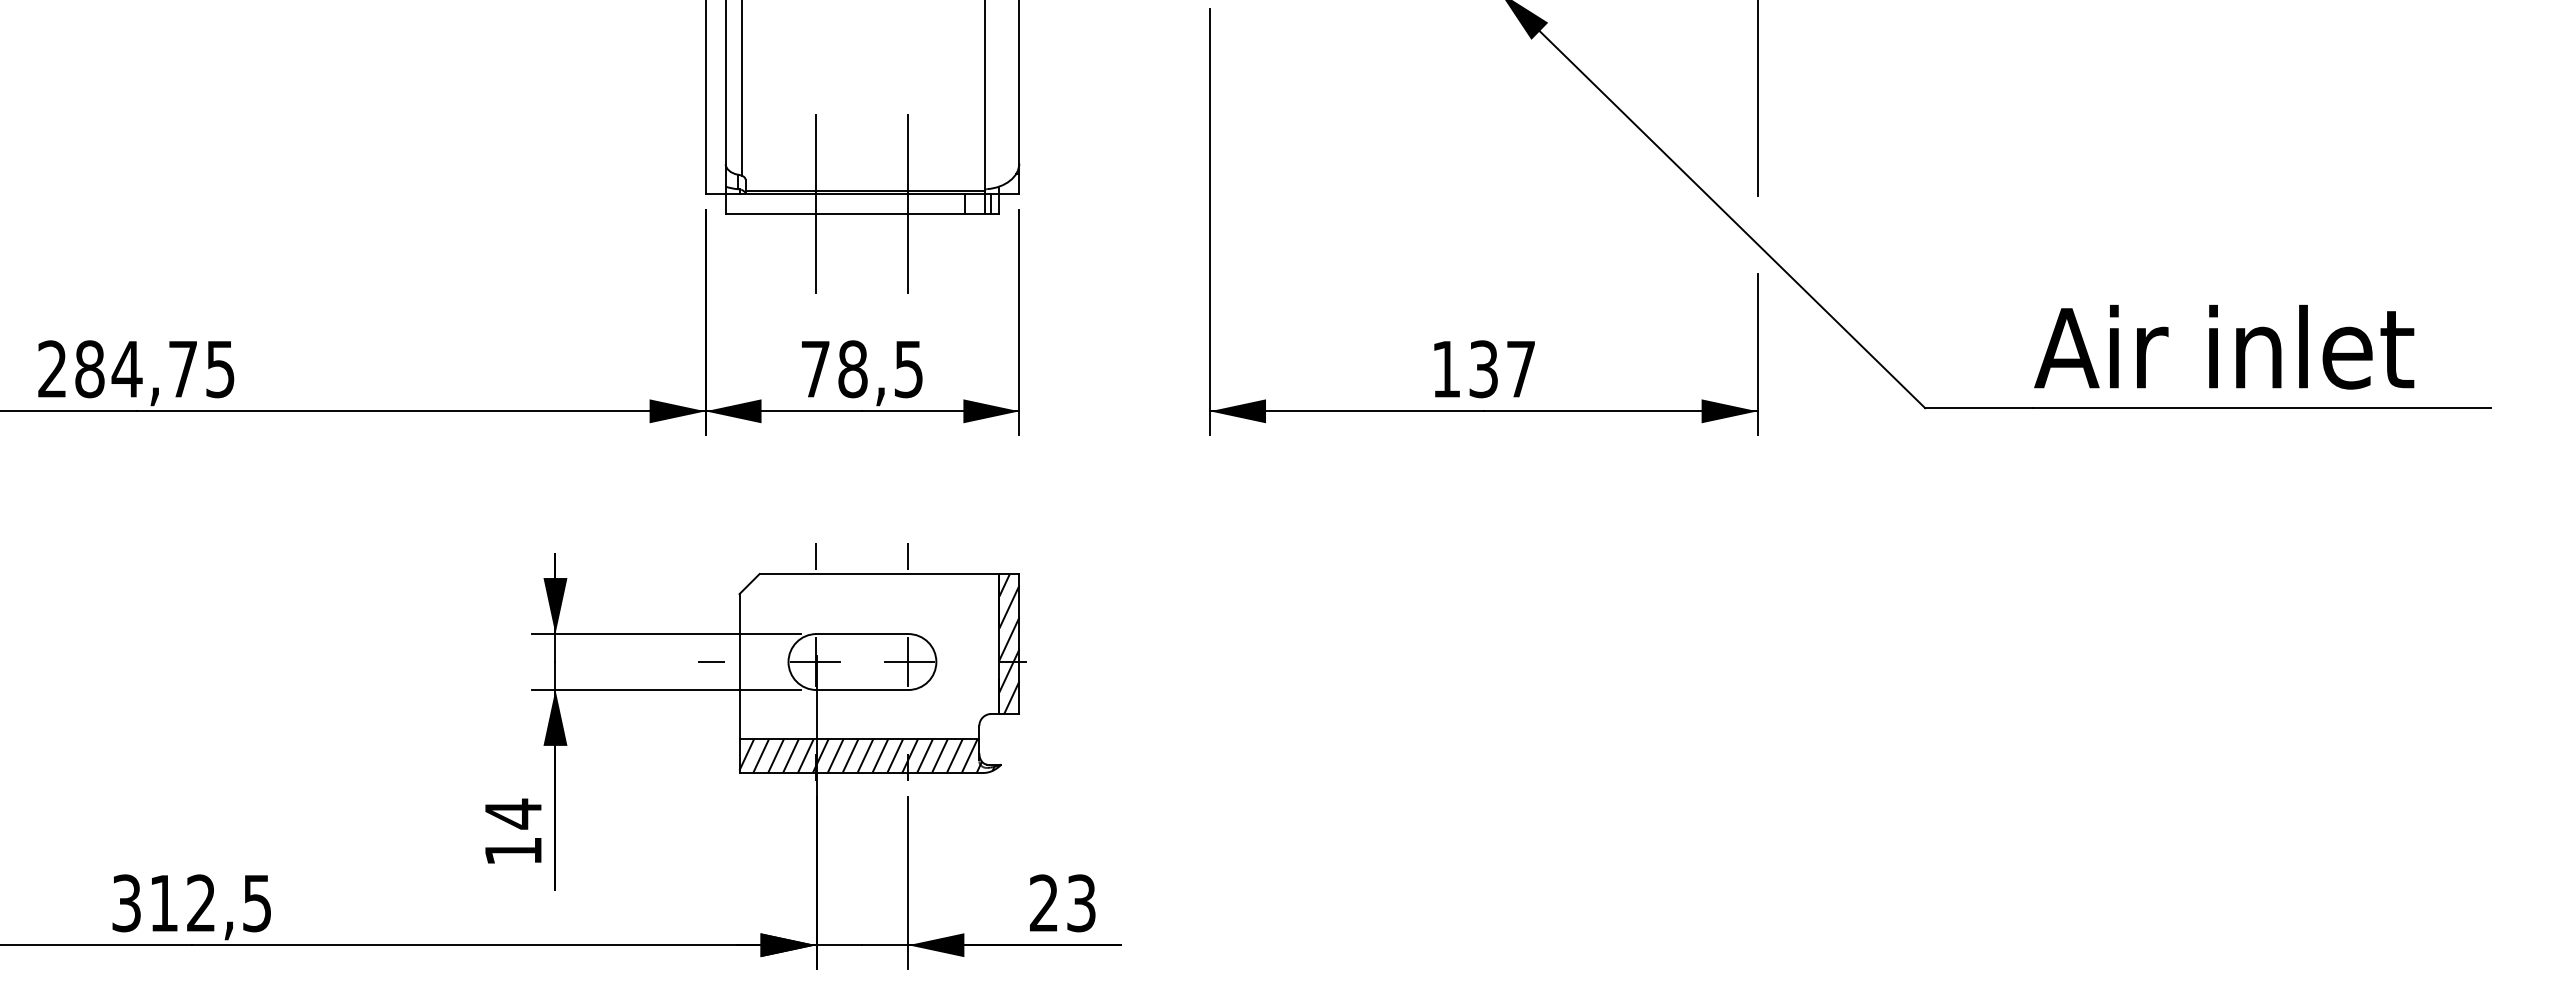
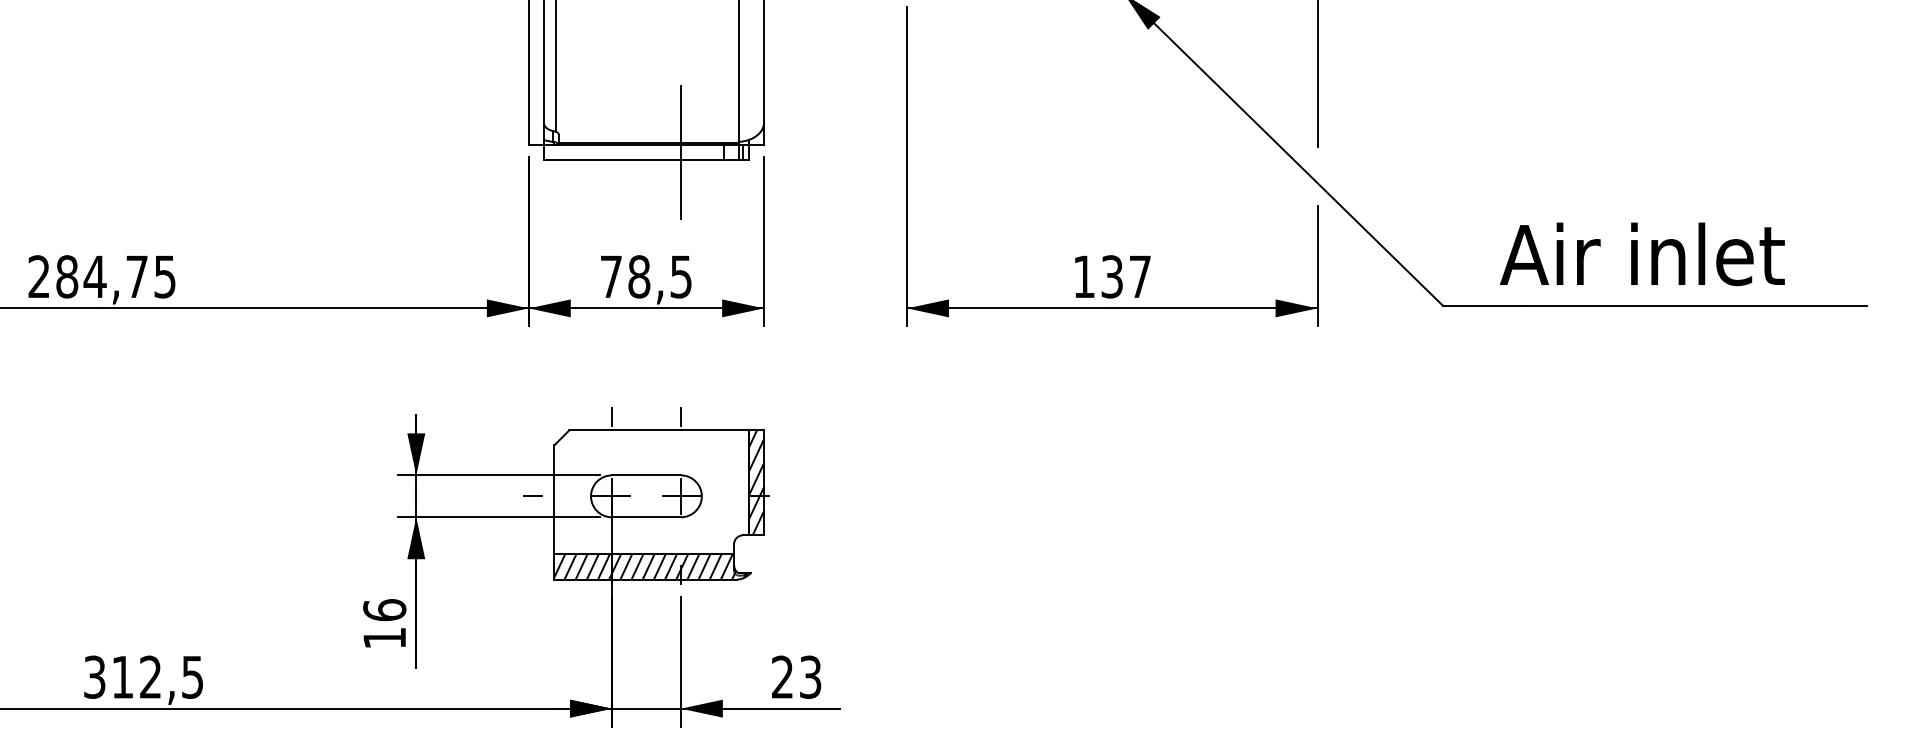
line: (815, 203) -> (611, 152), removed
text: (2224, 347) -> (1642, 254), moved
text: (513, 814) -> (384, 610), 14 -> 16

